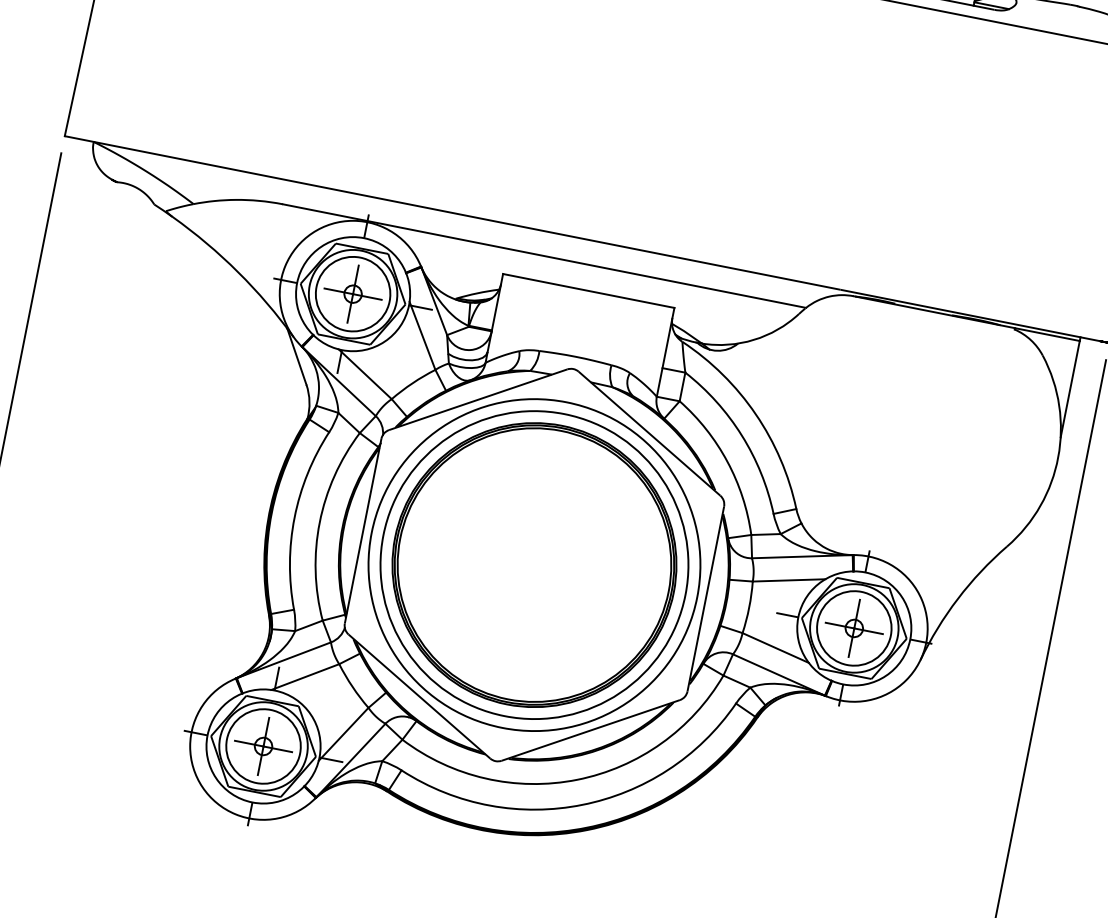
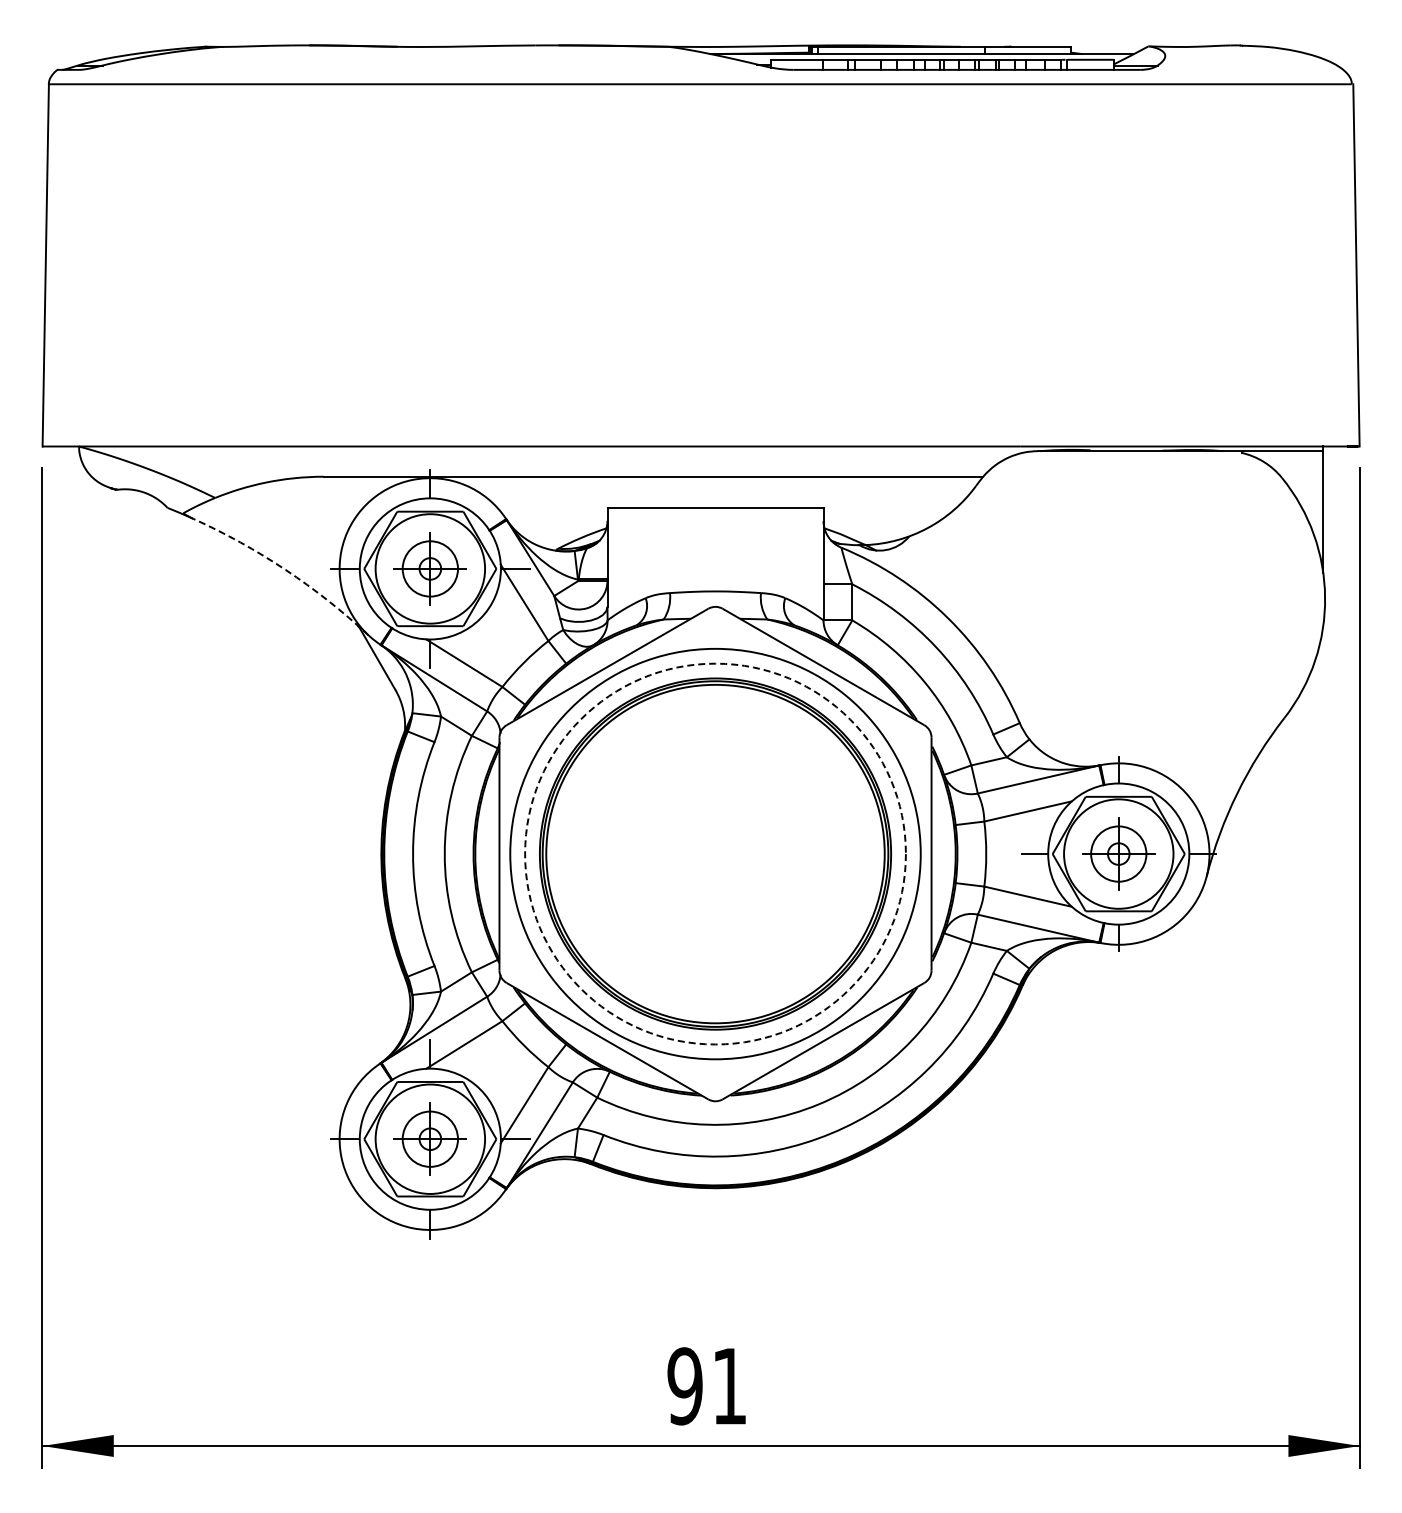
arc: (238, 271) -> (285, 569), solid -> dashed
circle: (353, 293) -> (430, 568), size x0.6
circle: (534, 564) -> (715, 853), solid -> dashed
circle: (854, 628) -> (1118, 854), size x0.6
circle: (263, 746) -> (430, 1139), size x0.6

